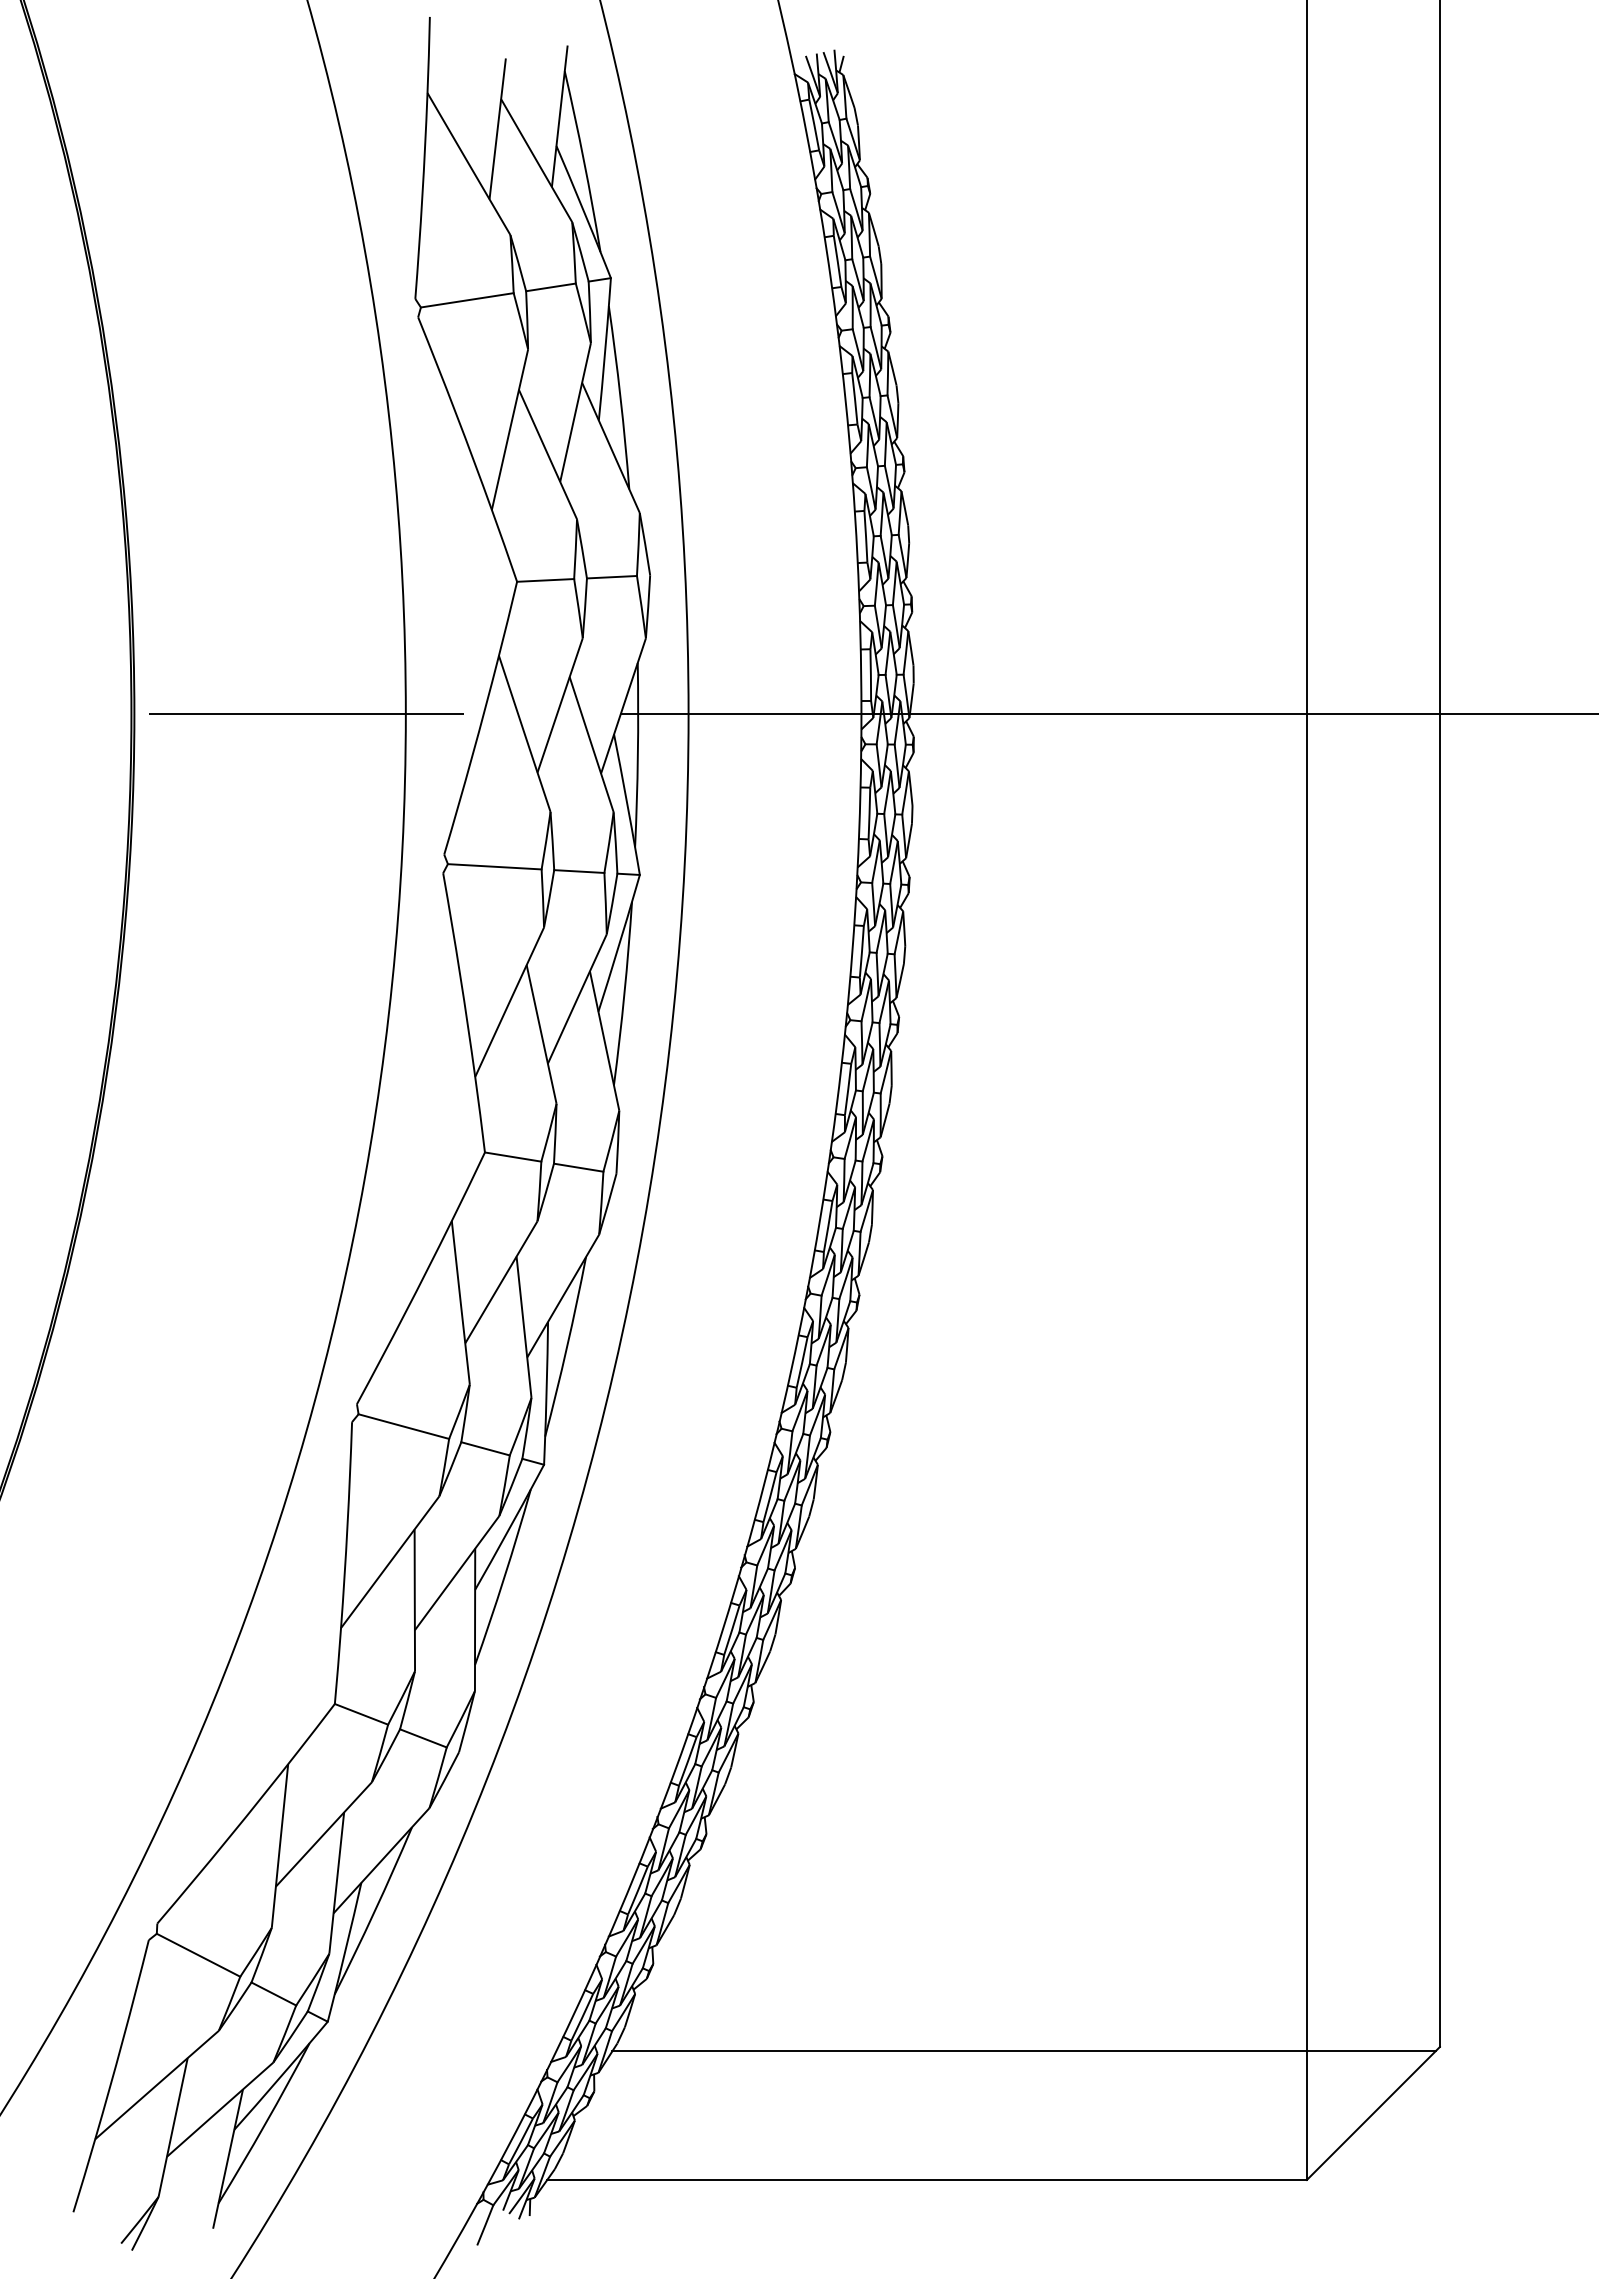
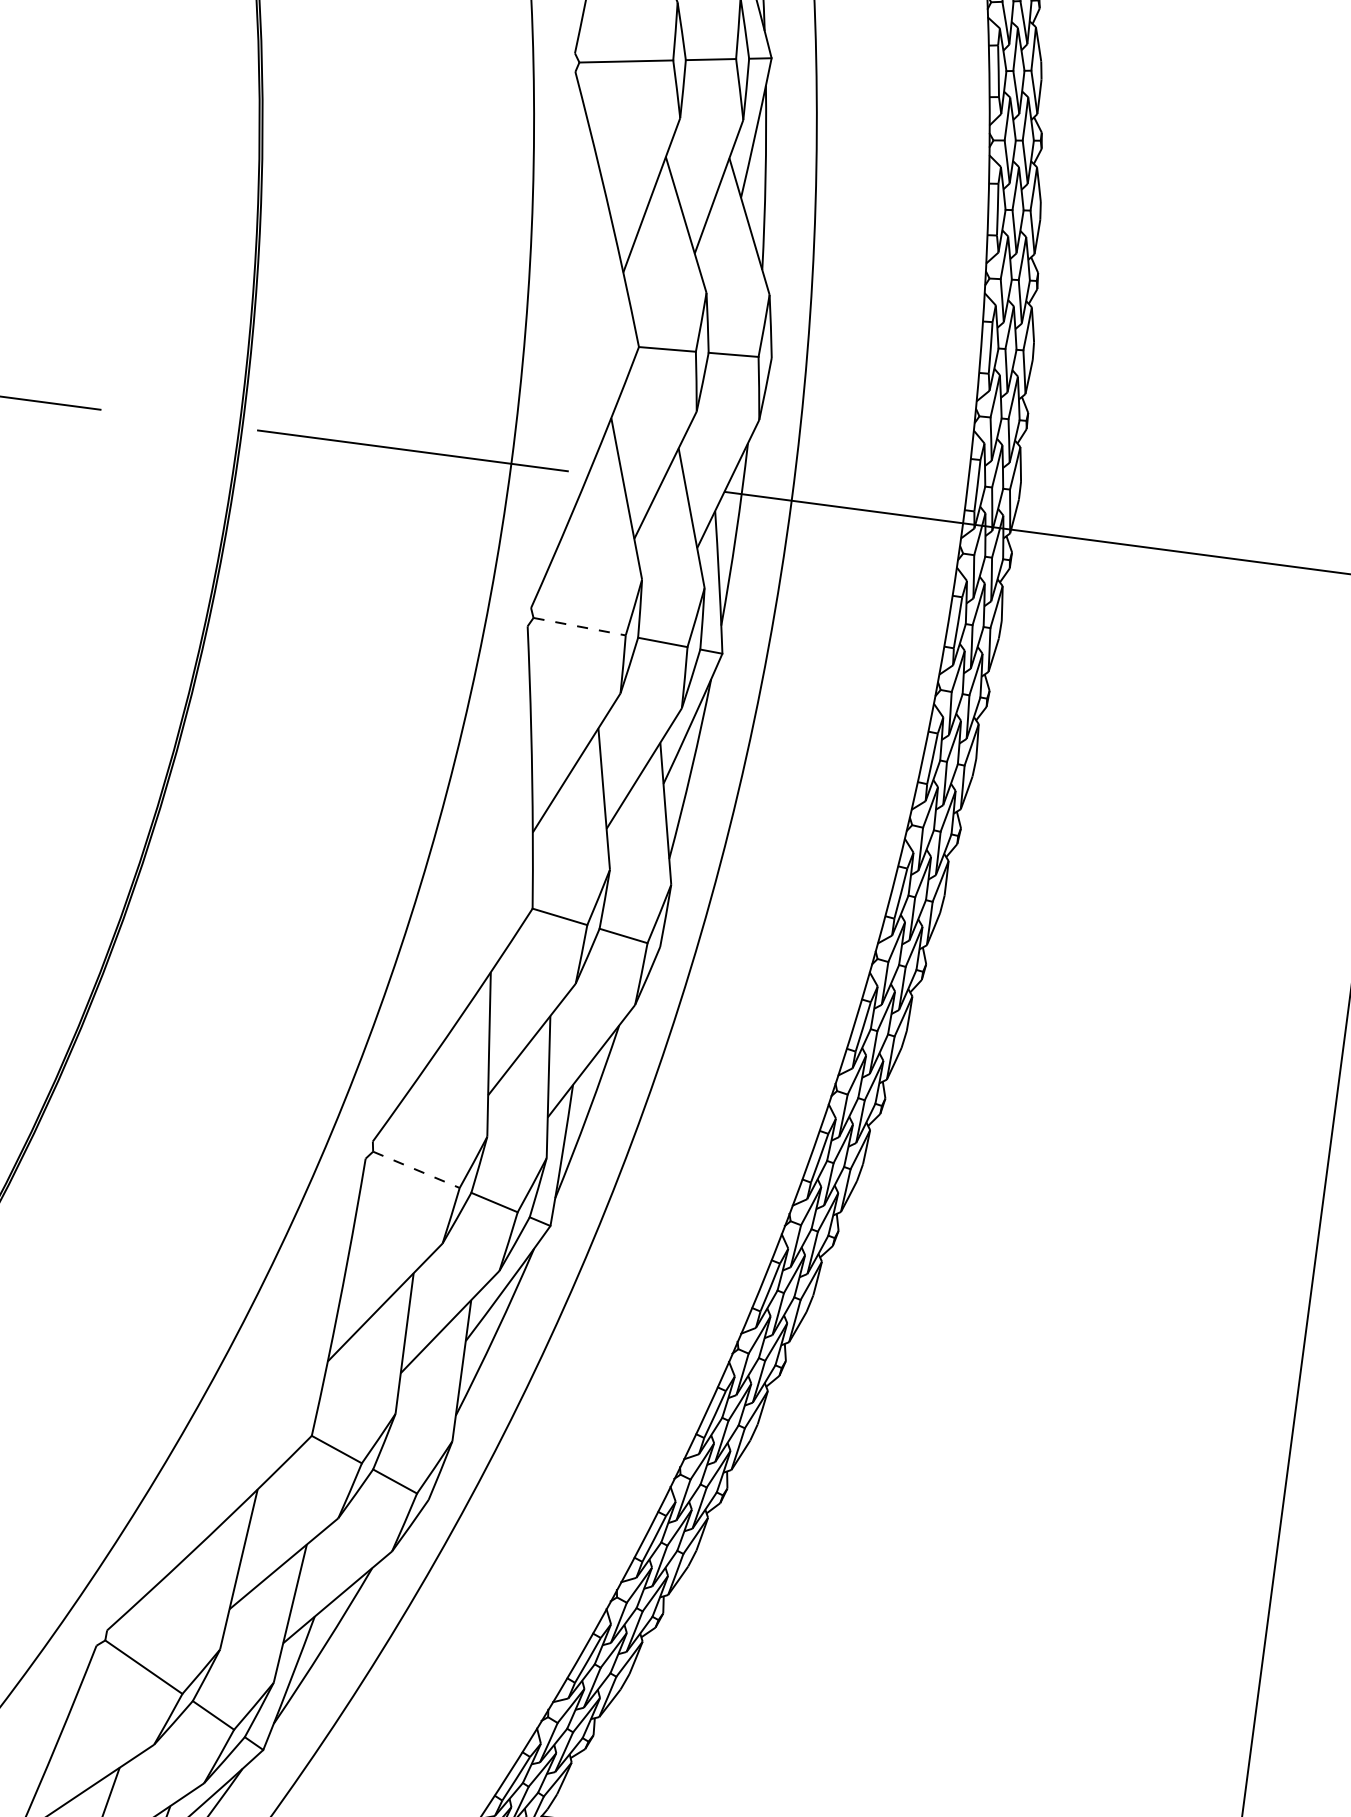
line: (494, 866) -> (579, 626), solid -> dashed
line: (403, 1426) -> (416, 1169), solid -> dashed

